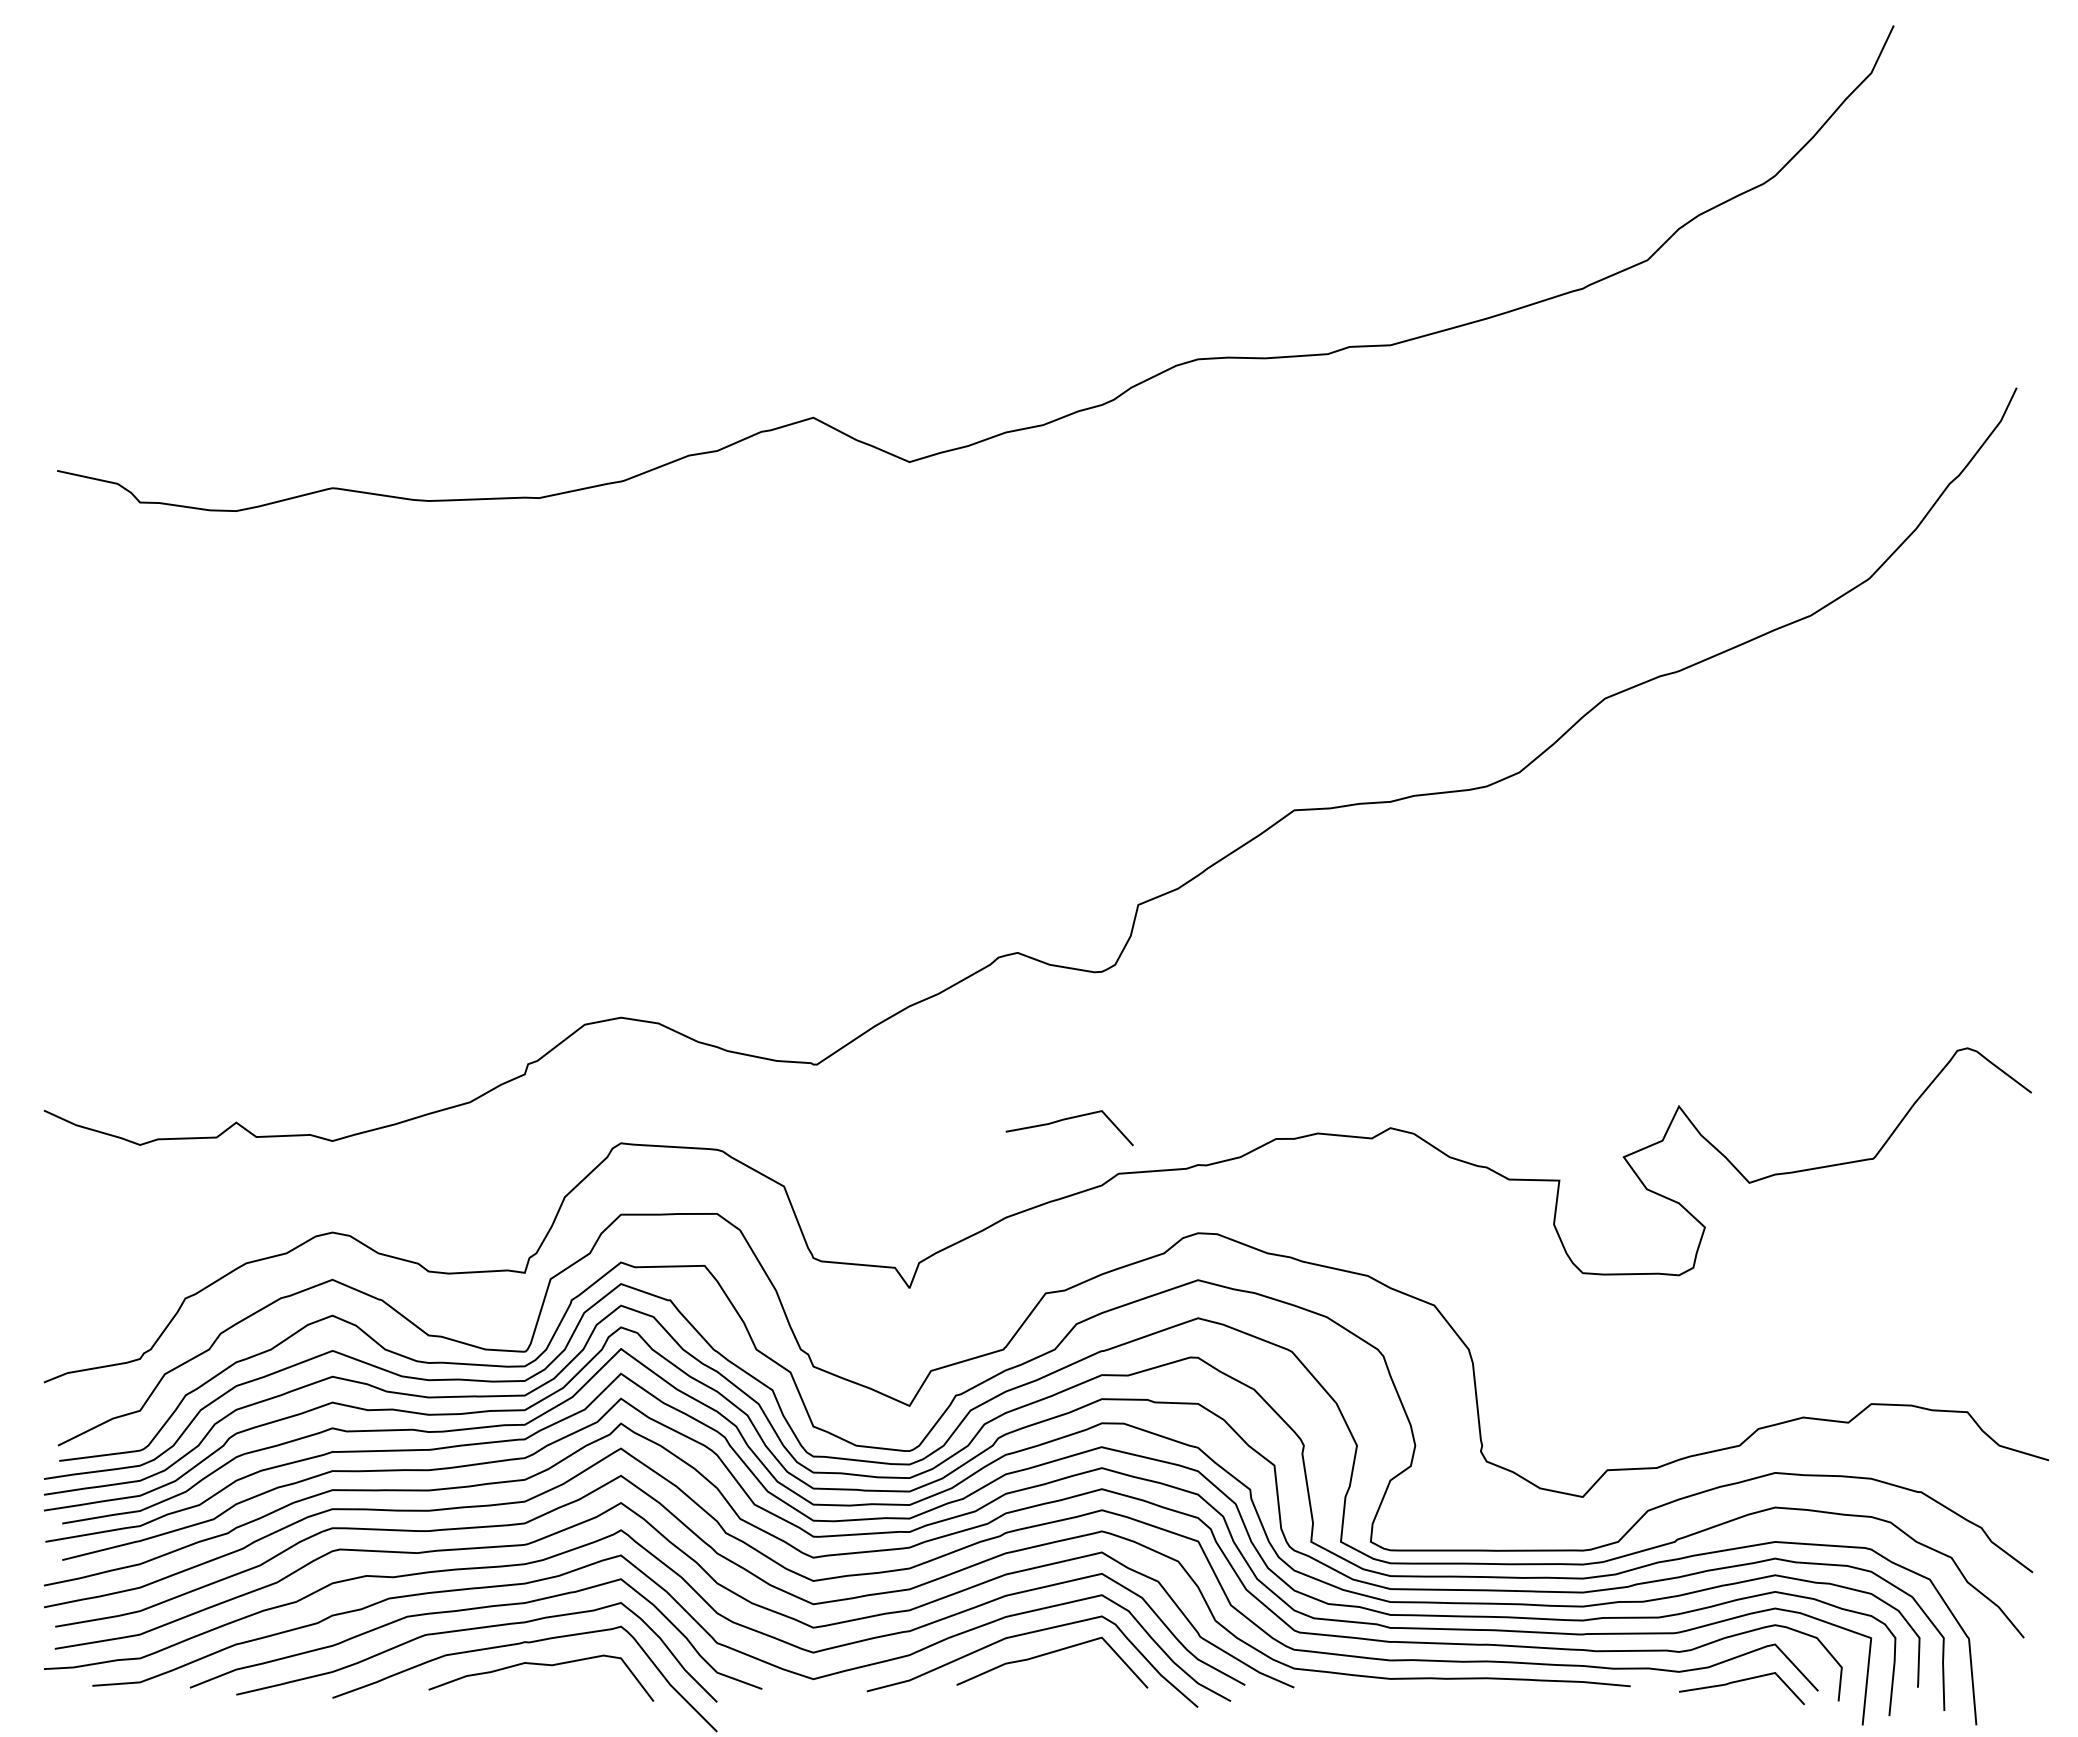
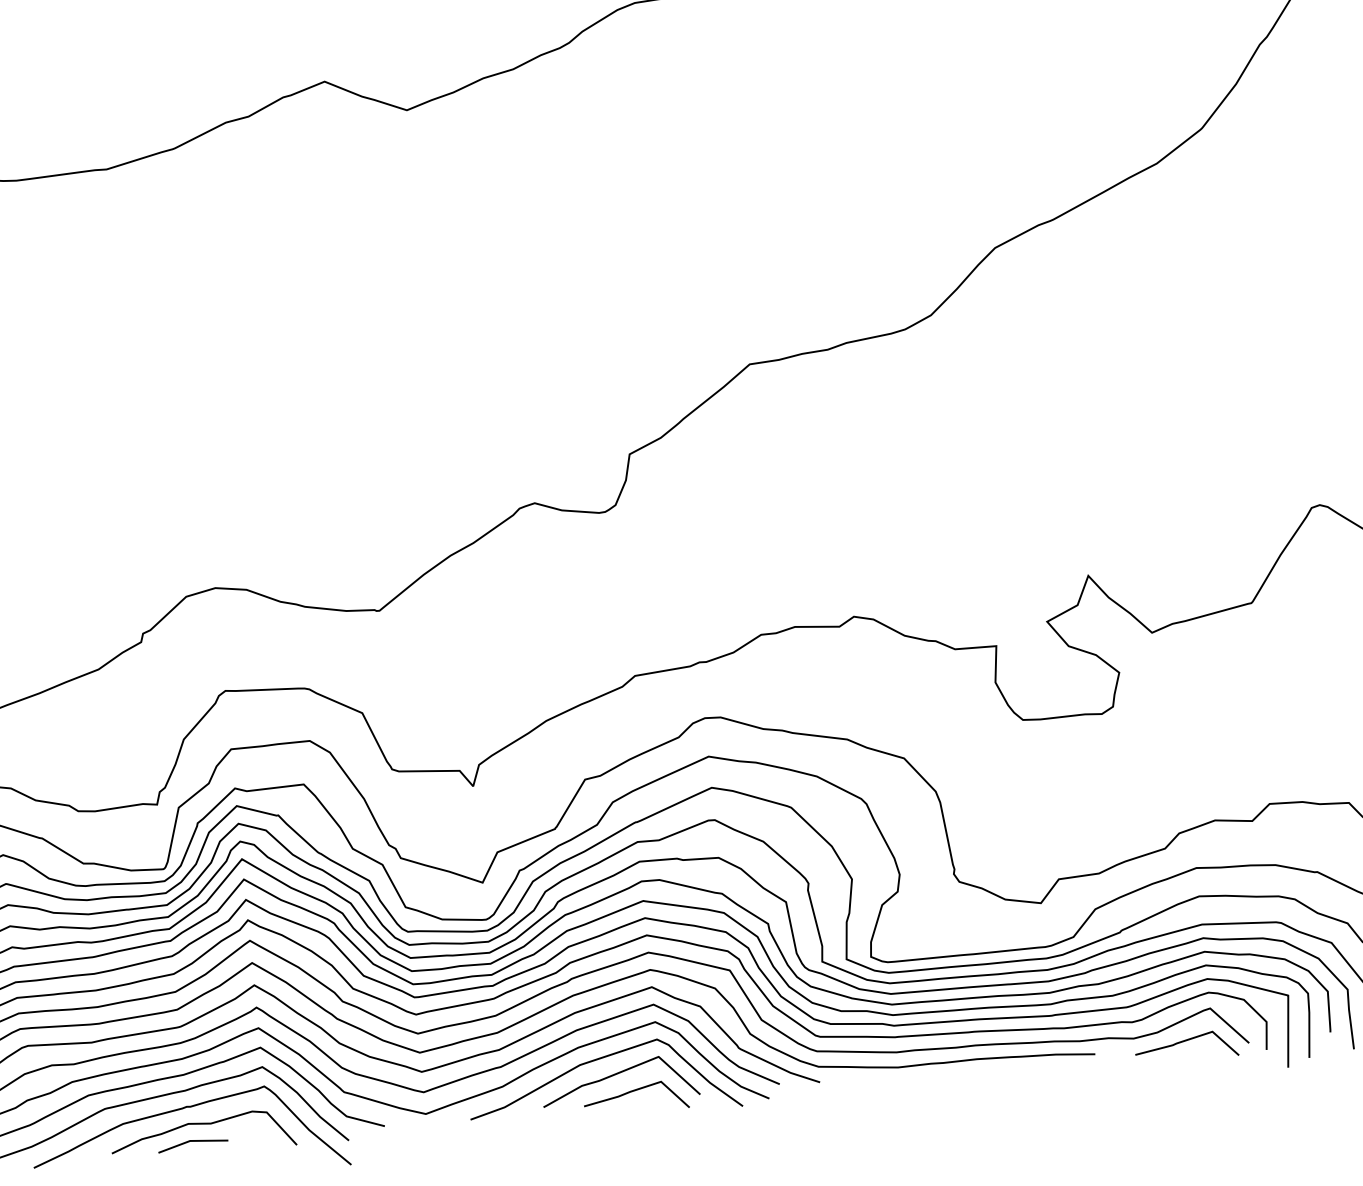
line: (1065, 1120) -> (632, 1092), moved
line: (529, 1685) -> (194, 1141), added

